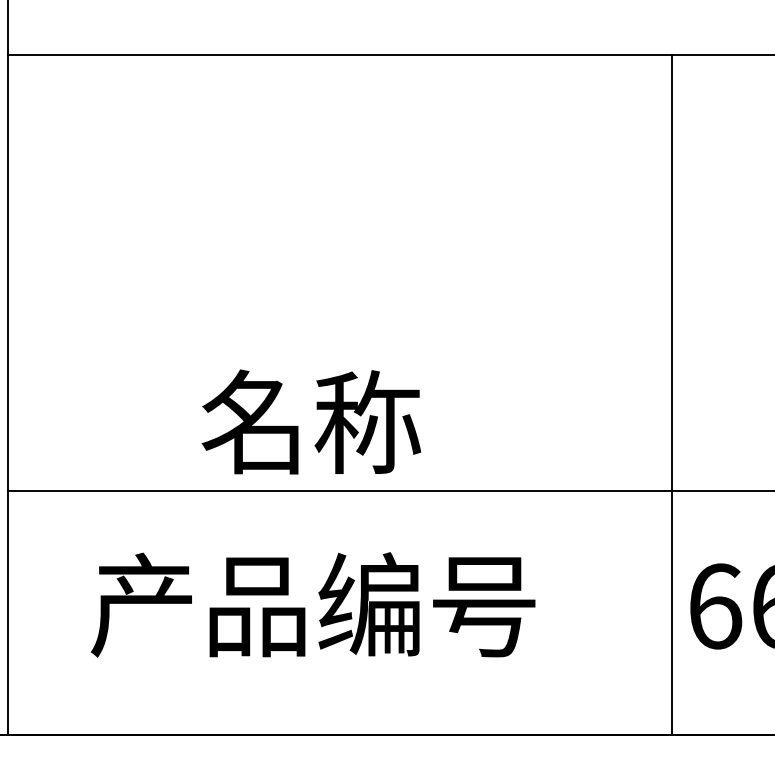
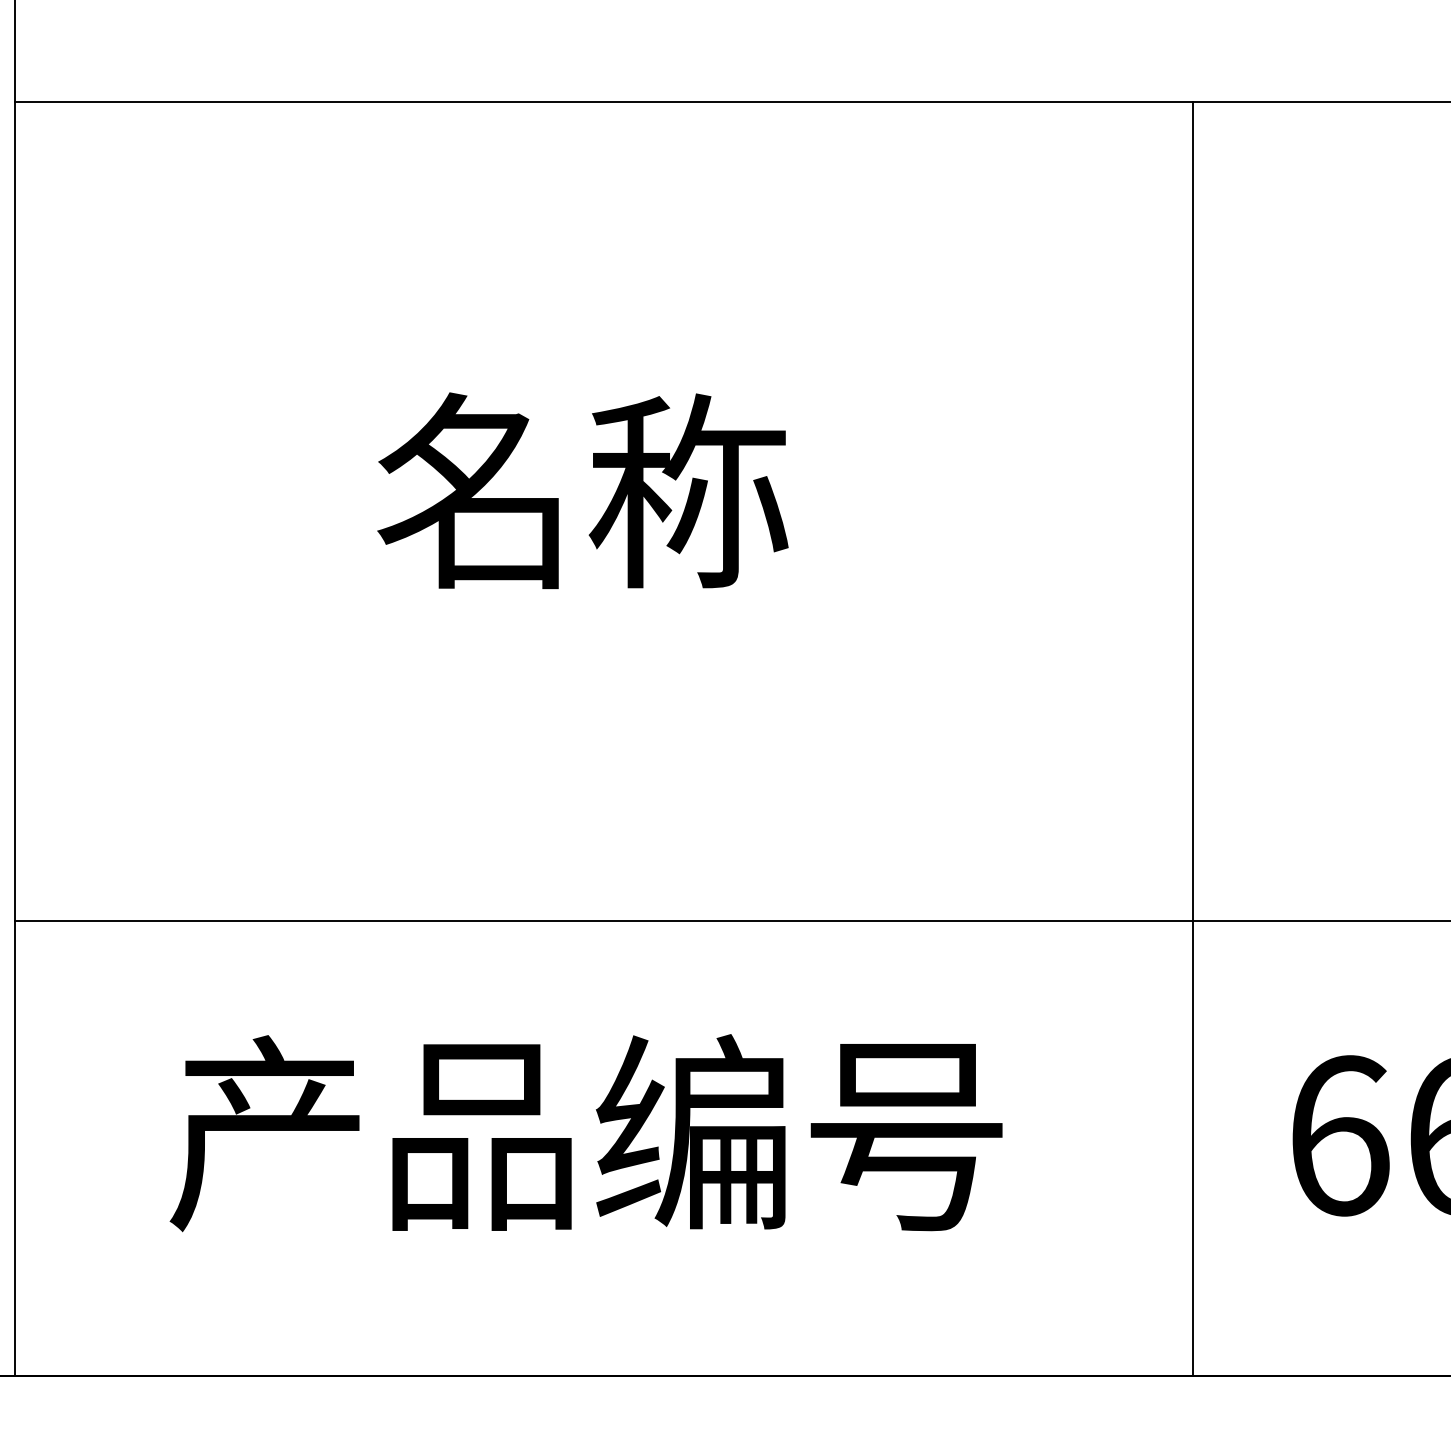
line: (672, 394) -> (1193, 738), moved
text: (311, 421) -> (583, 489), moved

